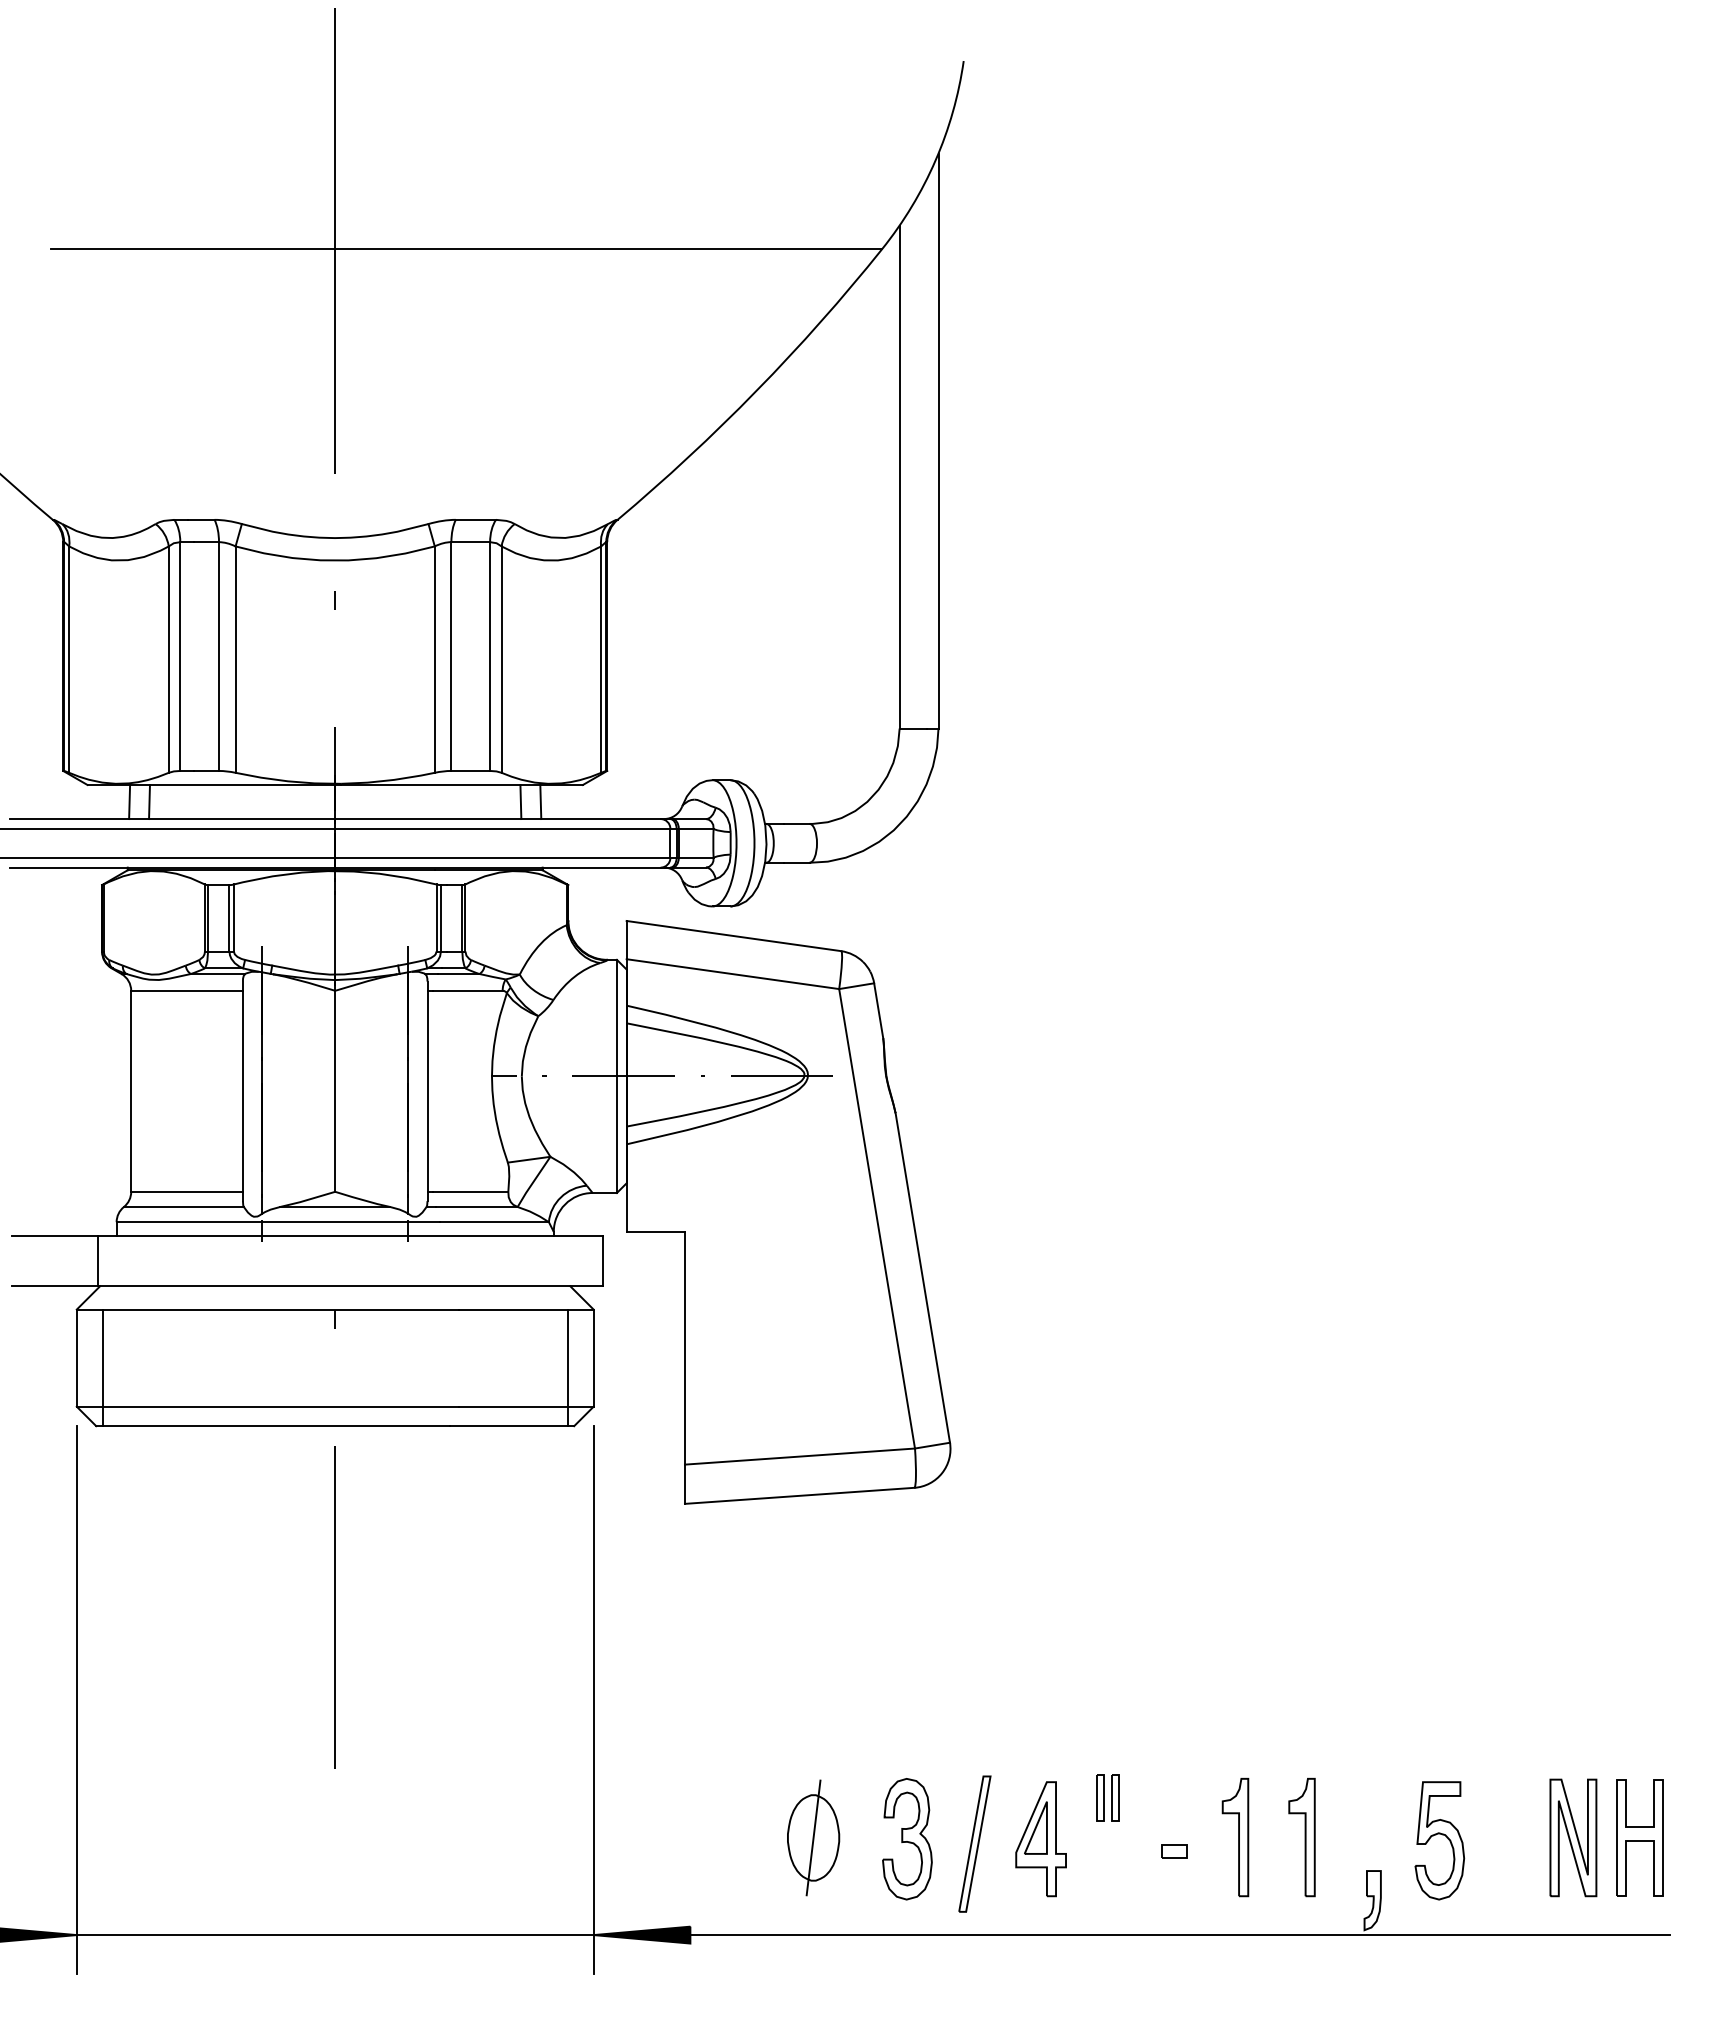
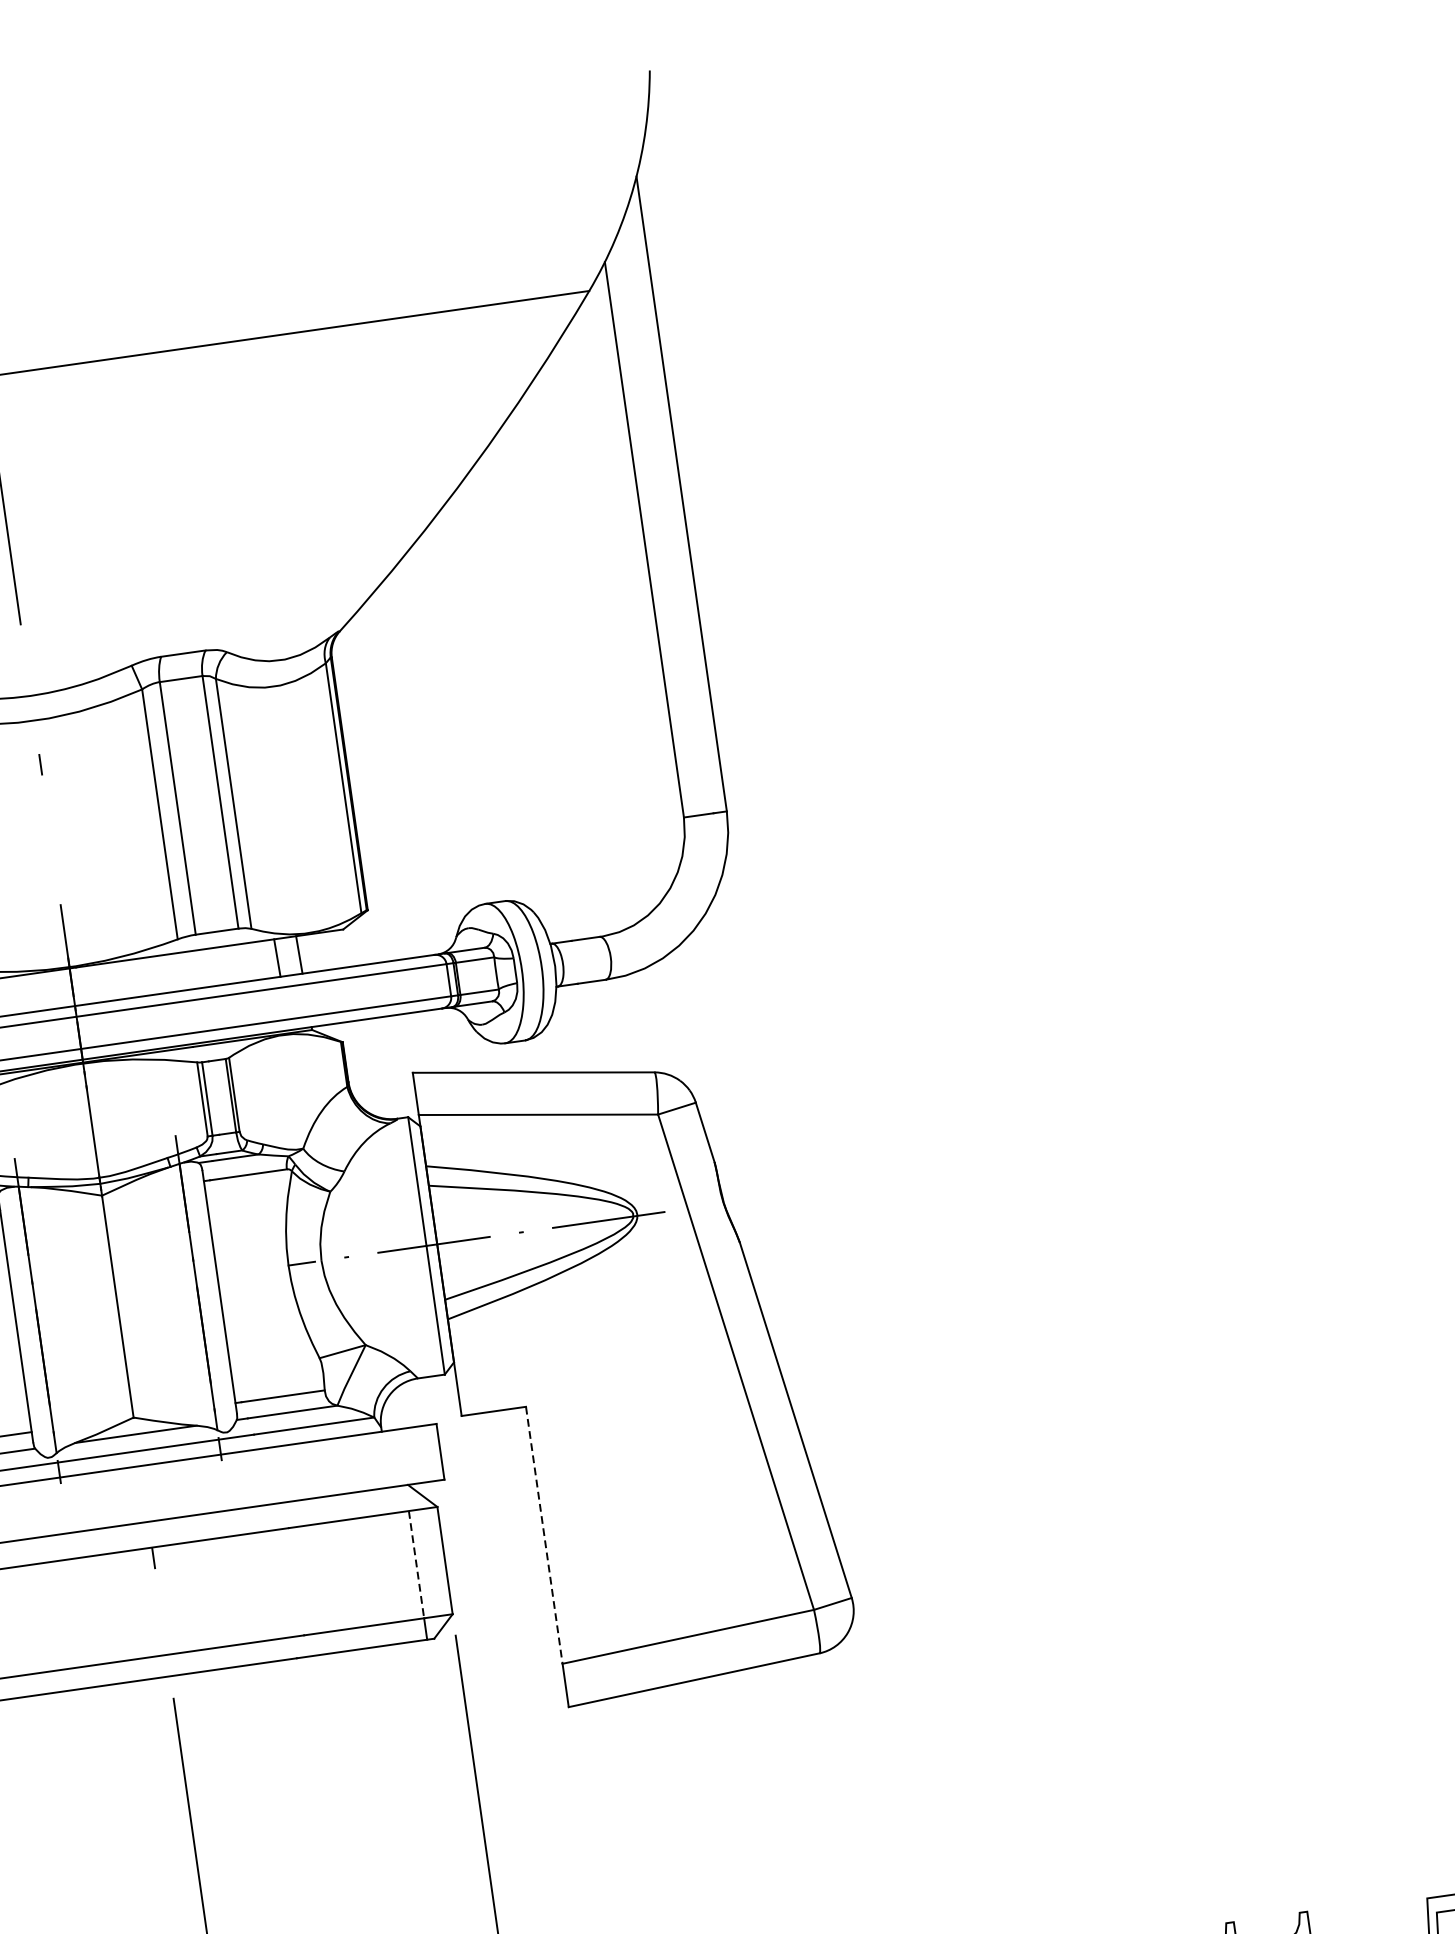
line: (684, 1348) -> (543, 1535), solid -> dashed
line: (567, 1358) -> (416, 1565), solid -> dashed

